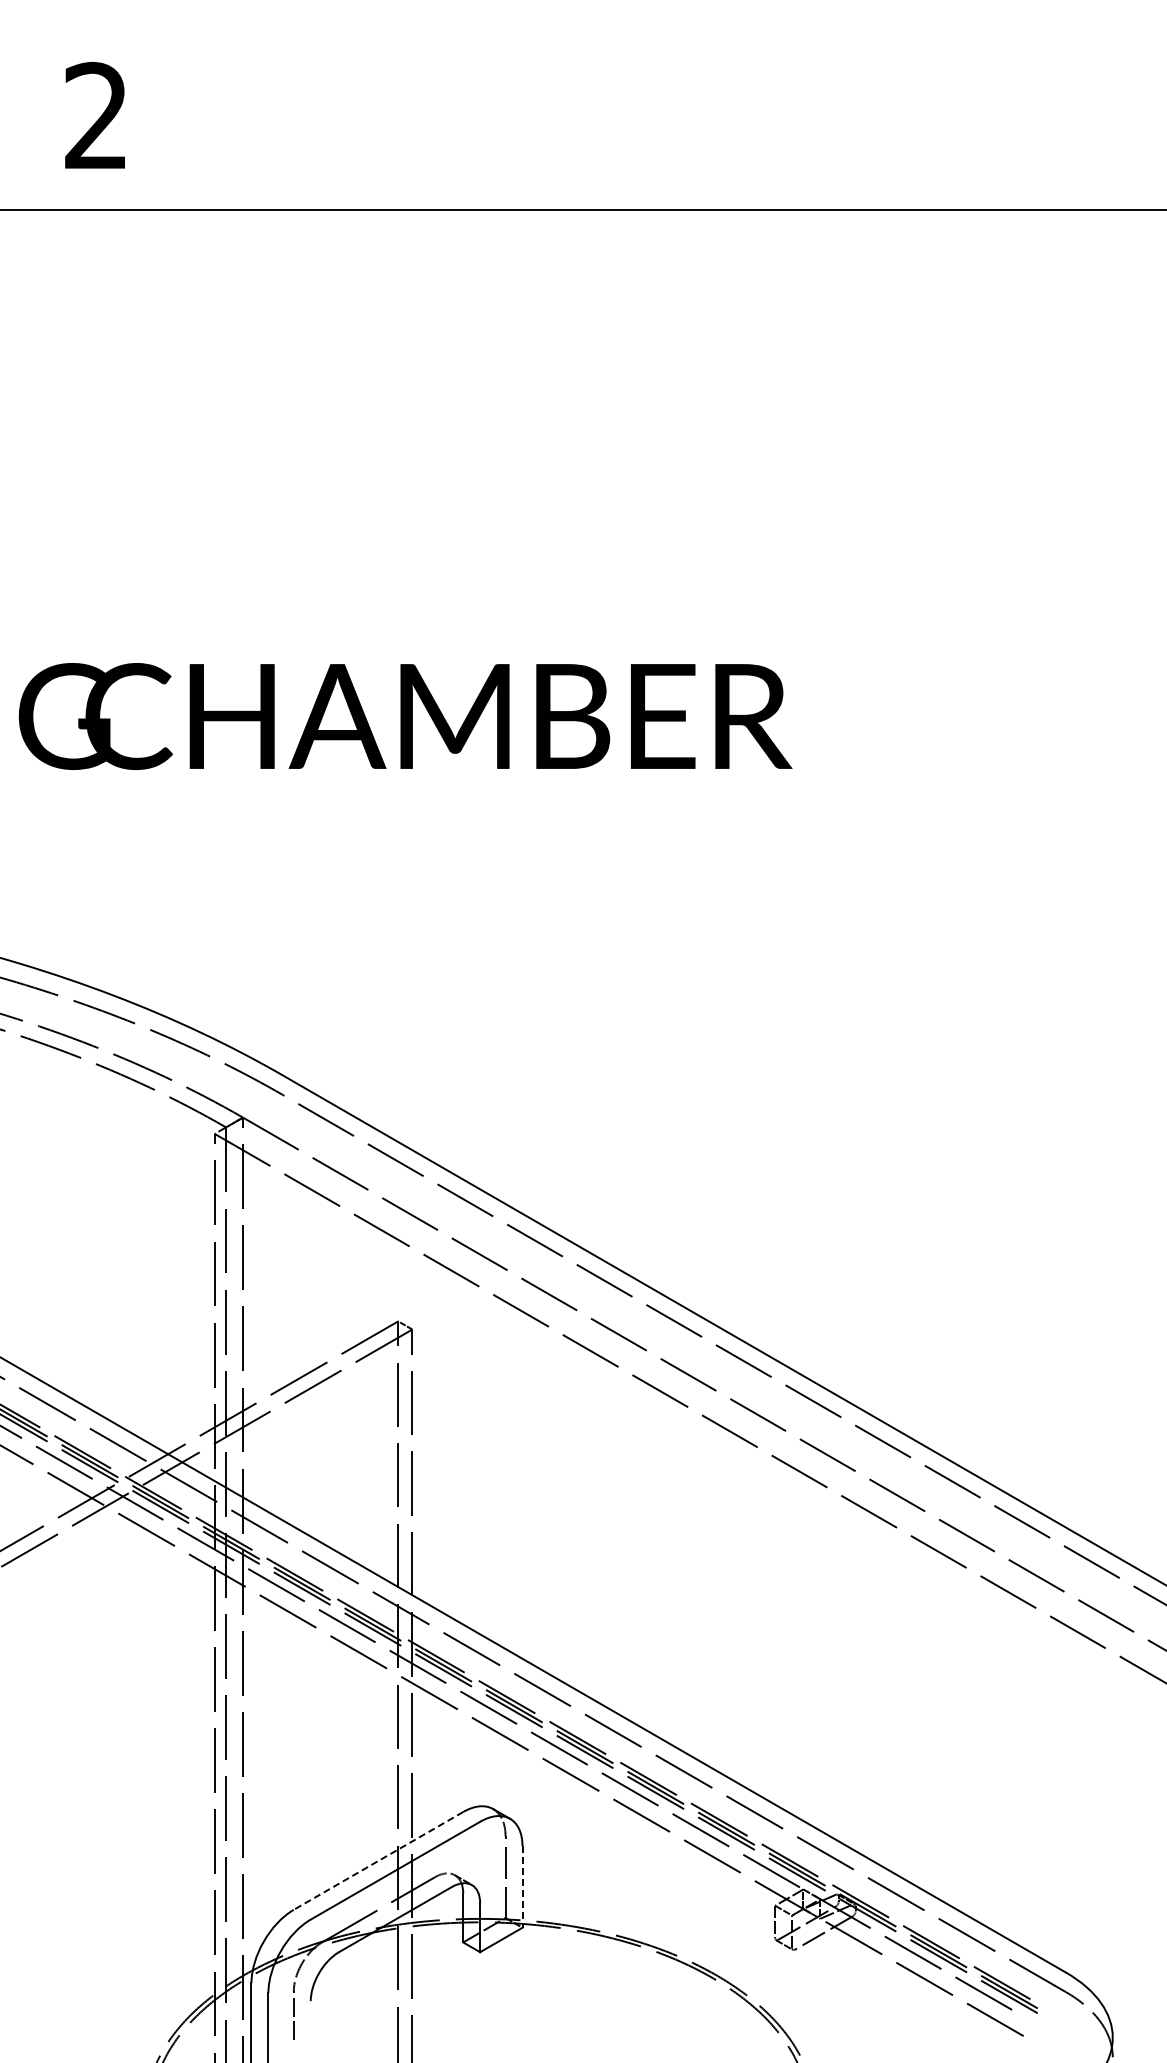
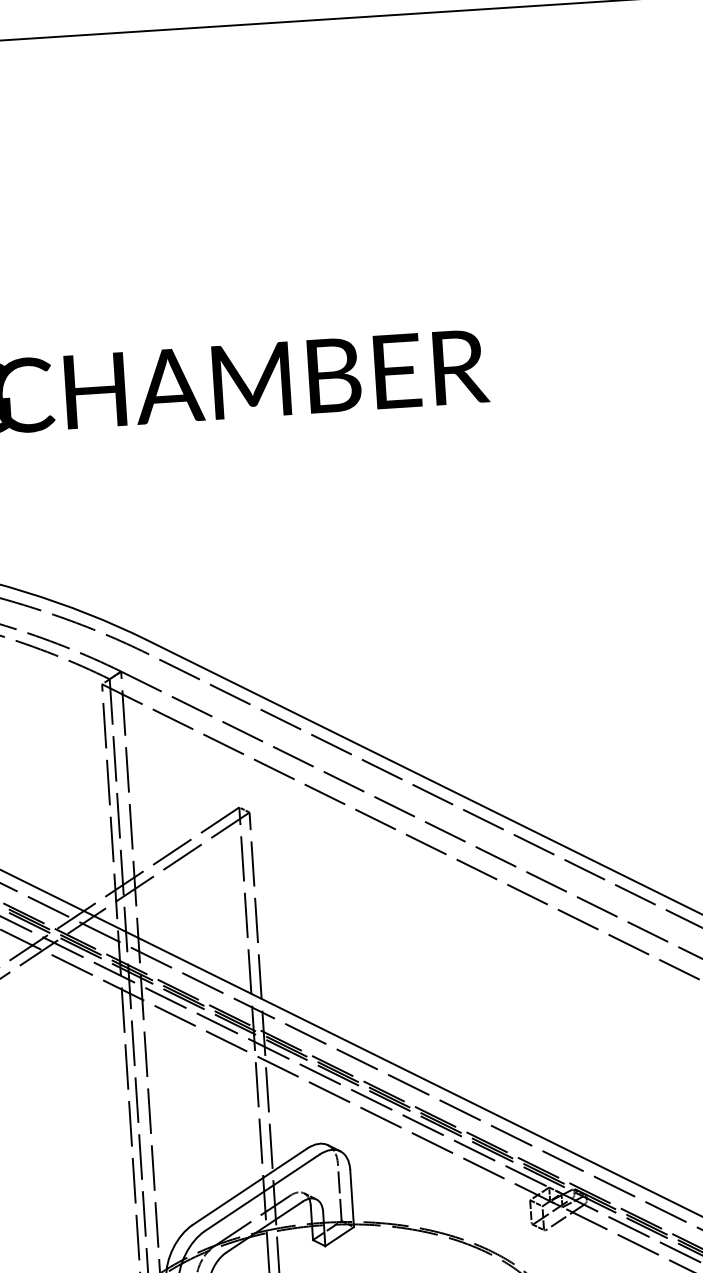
line: (378, 1860) -> (249, 1186), dashed -> solid
line: (522, 1887) -> (352, 1198), dashed -> solid

